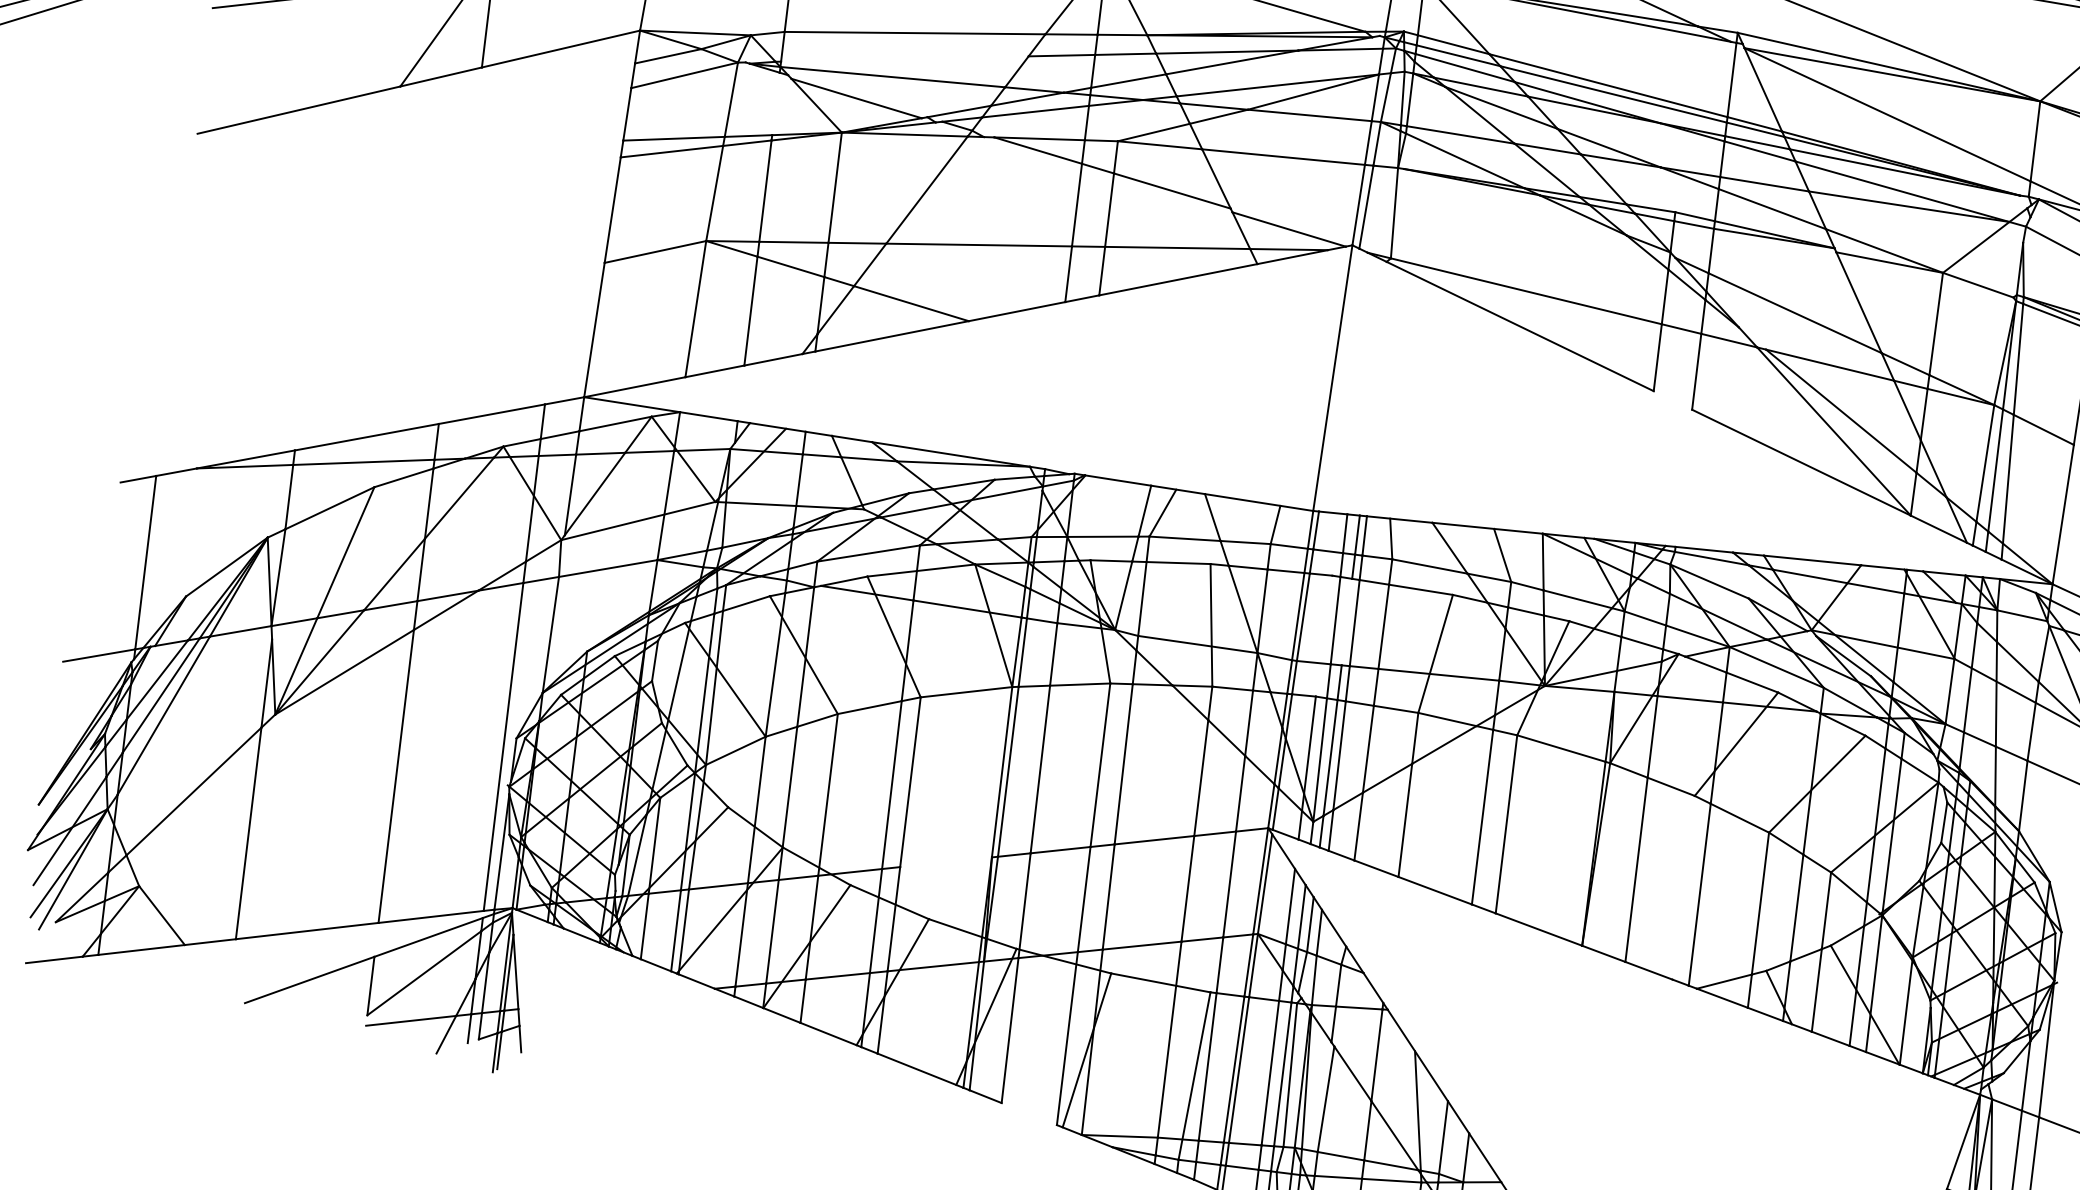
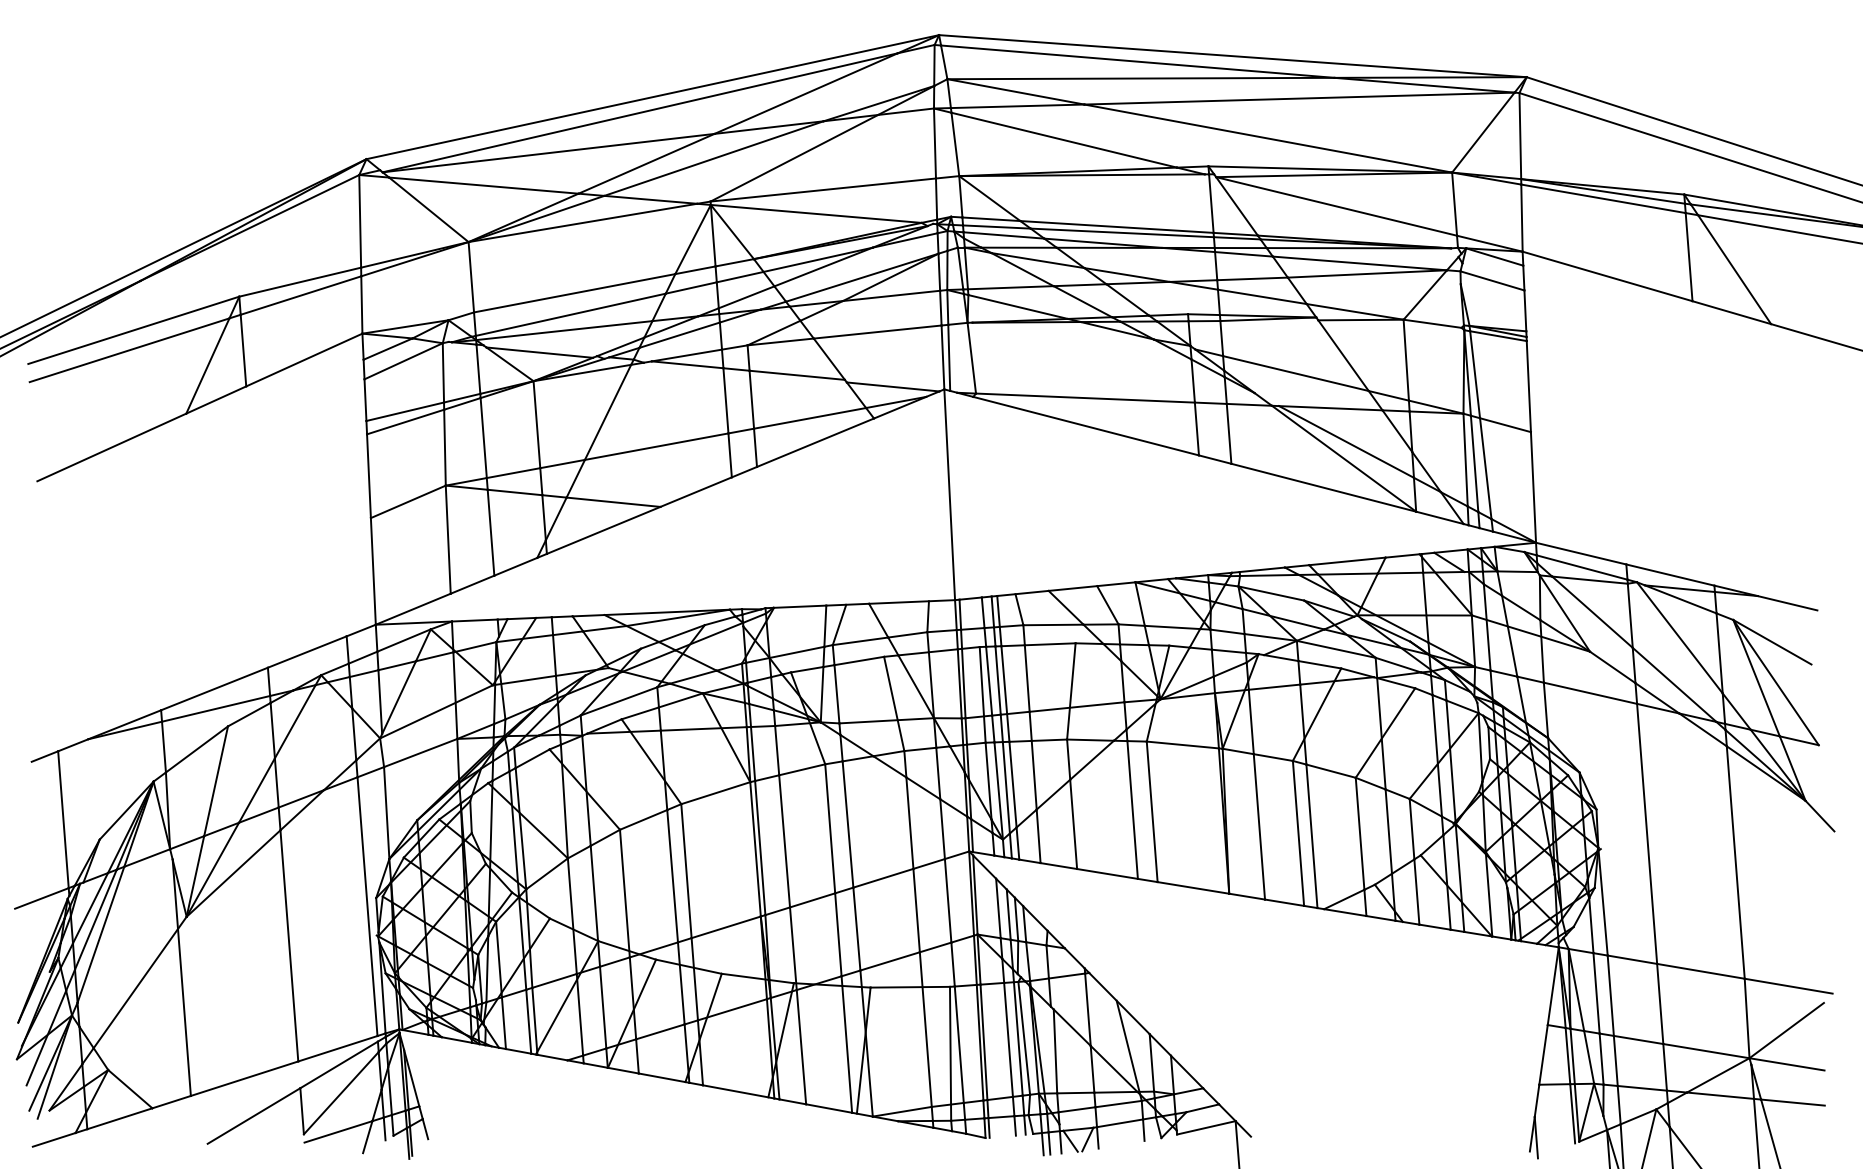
line: (904, 58) -> (570, 314), added
line: (776, 103) -> (478, 368), added
line: (1672, 400) -> (1214, 459), added
line: (1346, 621) -> (997, 680), added
line: (1323, 635) -> (982, 694), added
line: (945, 862) -> (725, 927), added
line: (1683, 886) -> (1298, 832), added
line: (1029, 1114) -> (829, 1108), added

